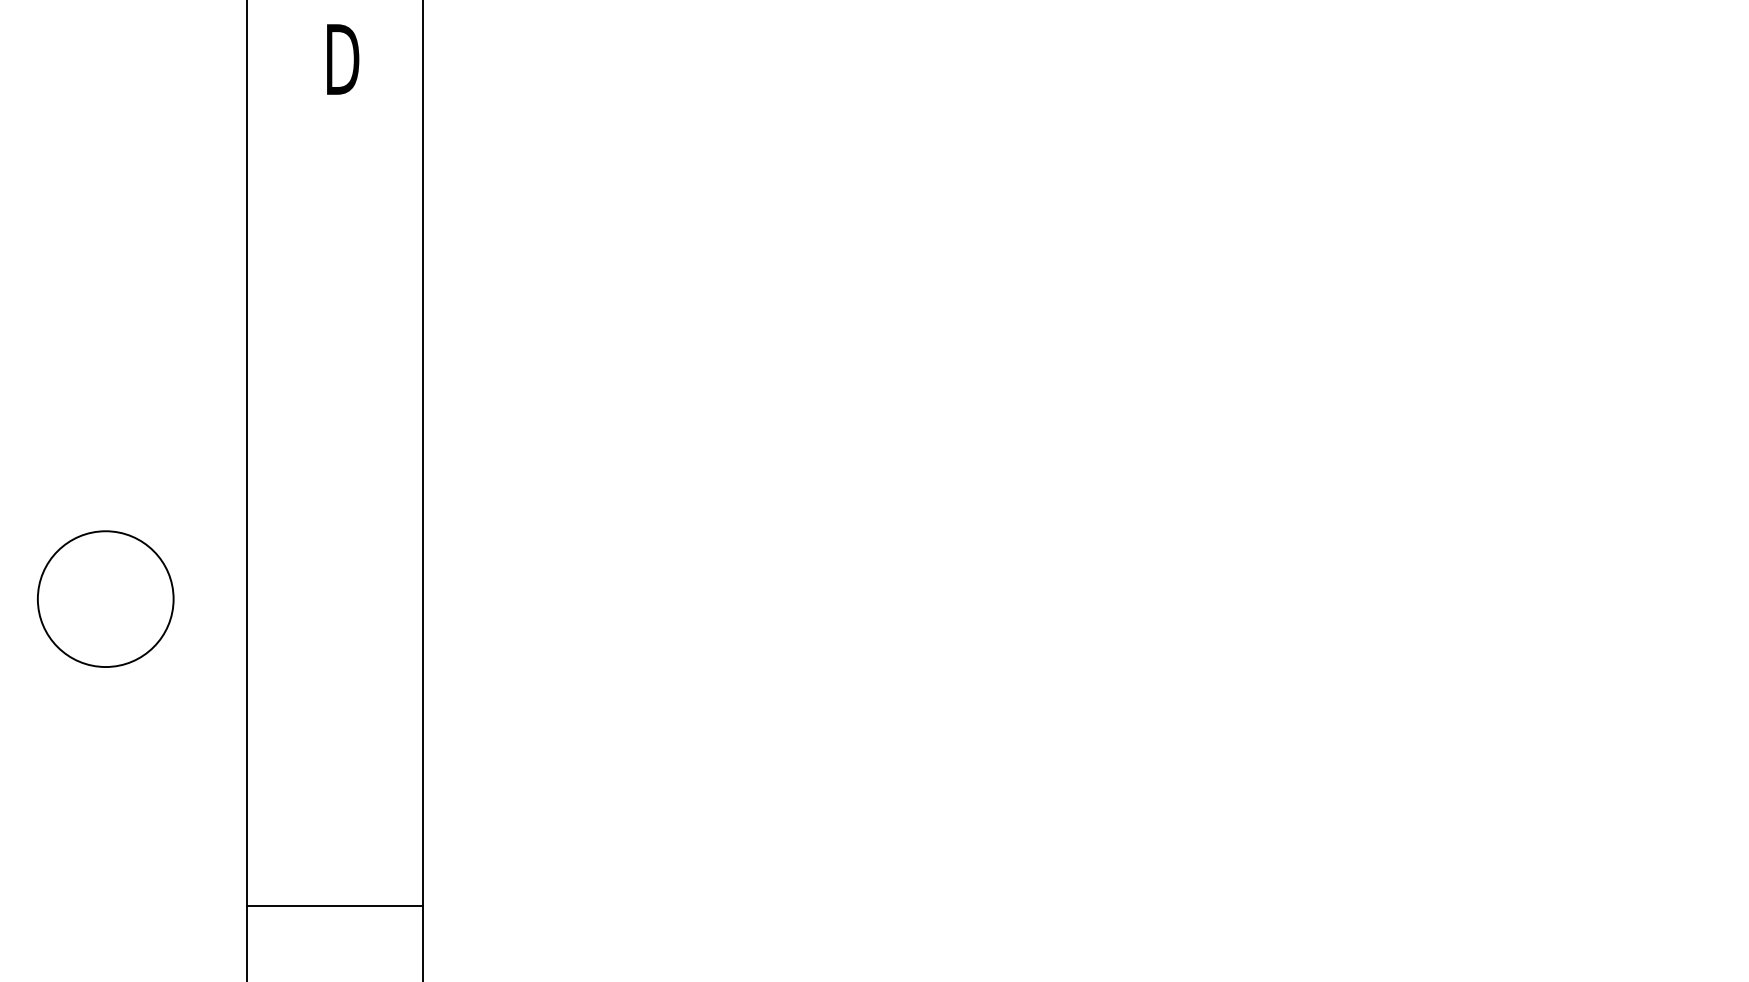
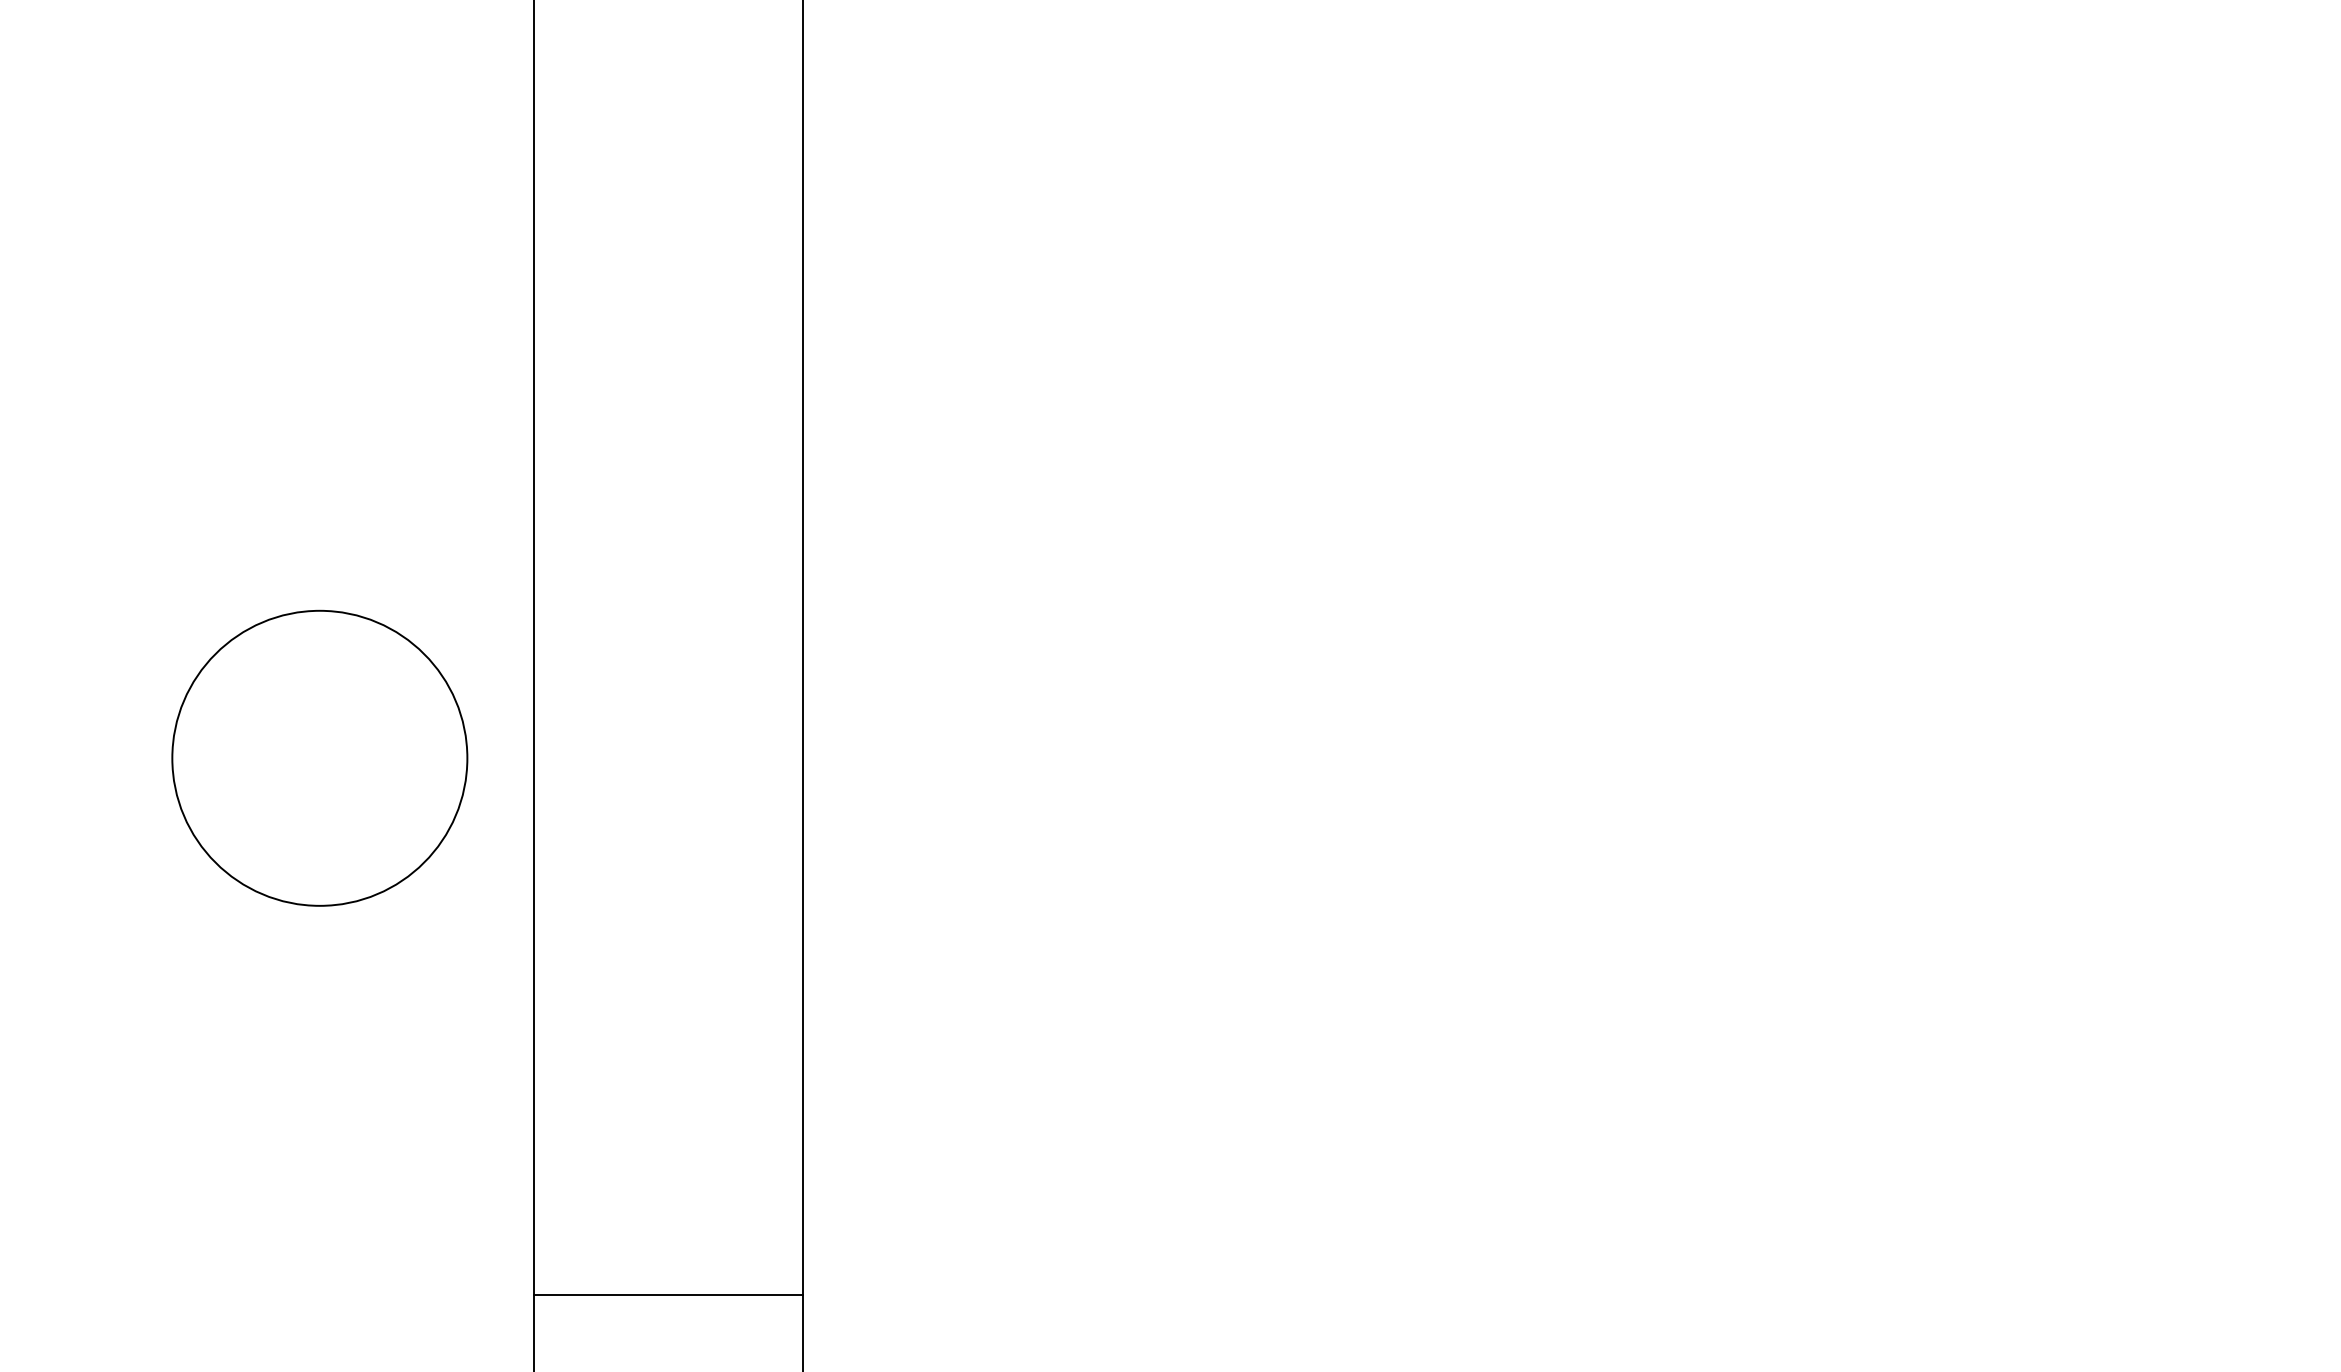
circle: (105, 599) -> (319, 758), size x1.43
line: (334, 905) -> (667, 1294), moved

